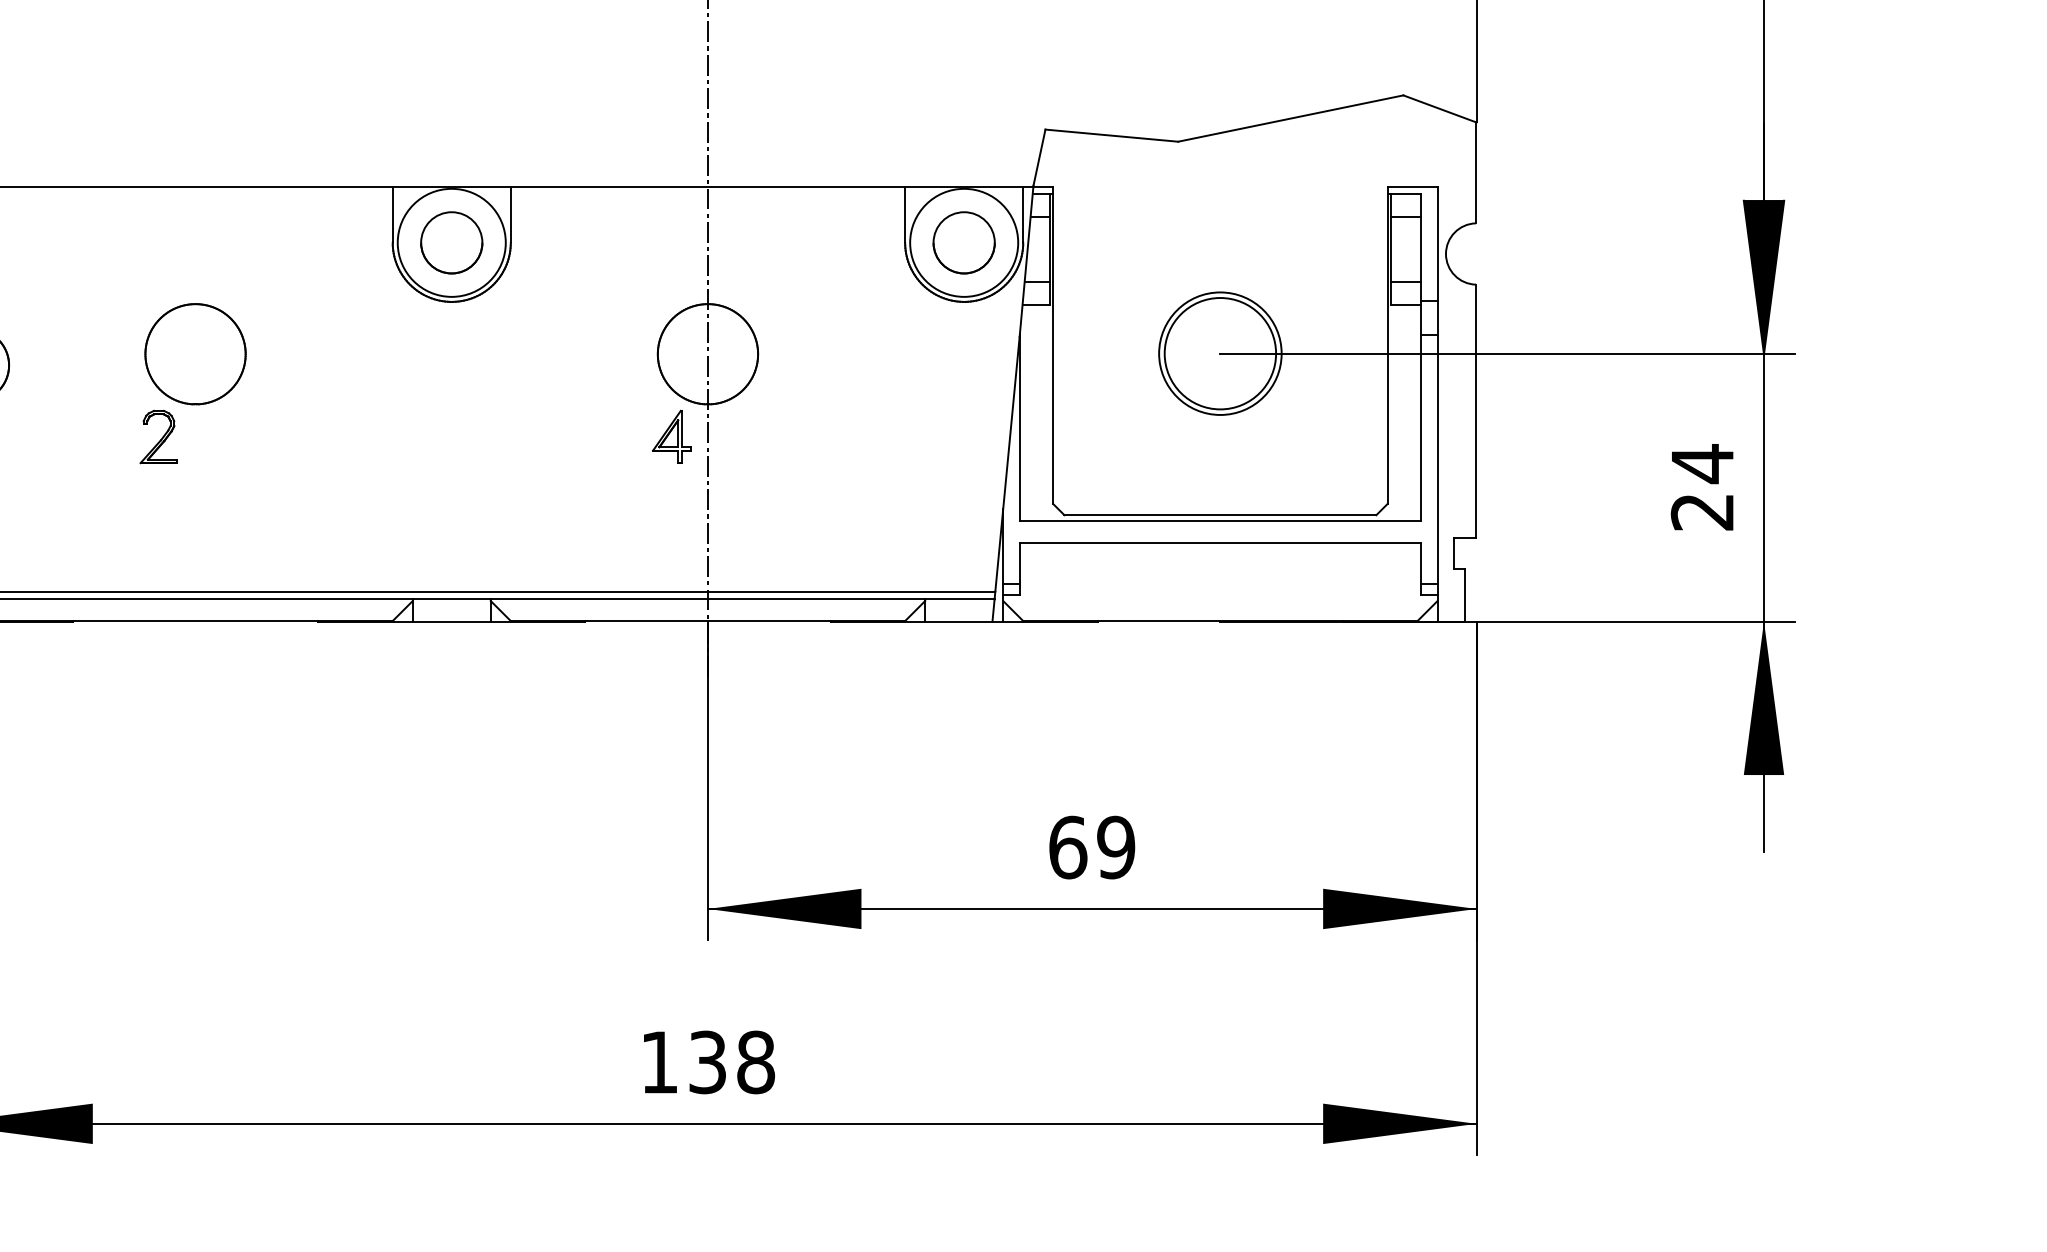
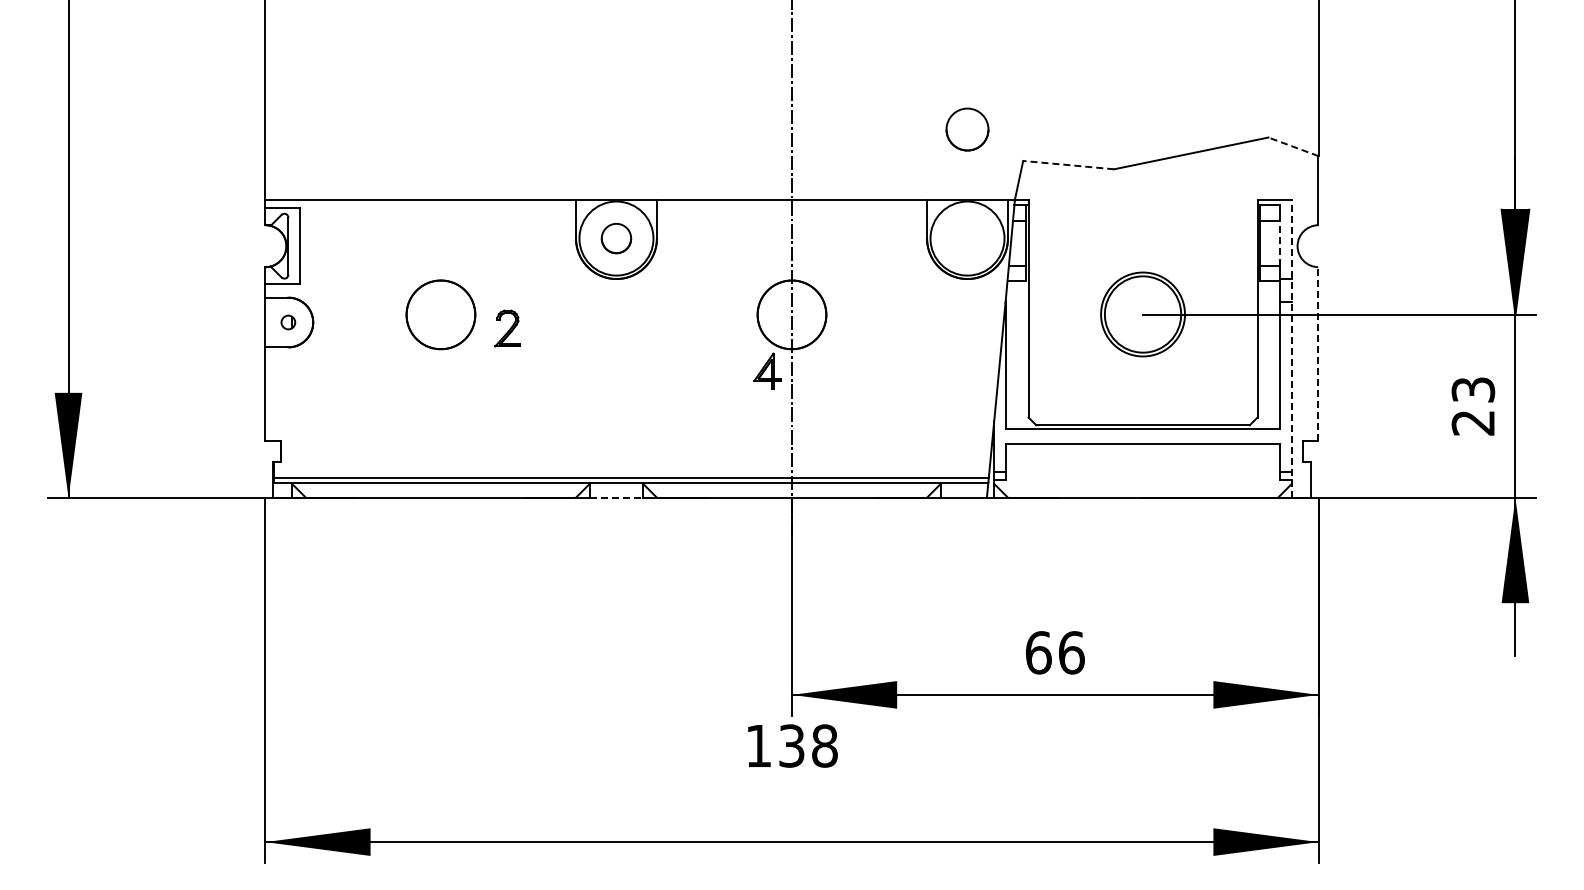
line: (1440, 108) -> (1293, 146), solid -> dashed
line: (1111, 136) -> (1068, 165), solid -> dashed
part: (451, 242) -> (616, 238), size x0.7
part: (964, 242) -> (967, 129), moved
line: (1421, 250) -> (1280, 243), solid -> dashed
line: (1437, 404) -> (1291, 349), solid -> dashed
line: (1476, 412) -> (1318, 354), solid -> dashed
part: (158, 436) -> (507, 328), moved
text: (1702, 463) -> (1473, 389), 24 -> 23
line: (451, 622) -> (616, 498), solid -> dashed
text: (1115, 847) -> (1071, 652), 69 -> 66
text: (708, 1061) -> (792, 745), moved

